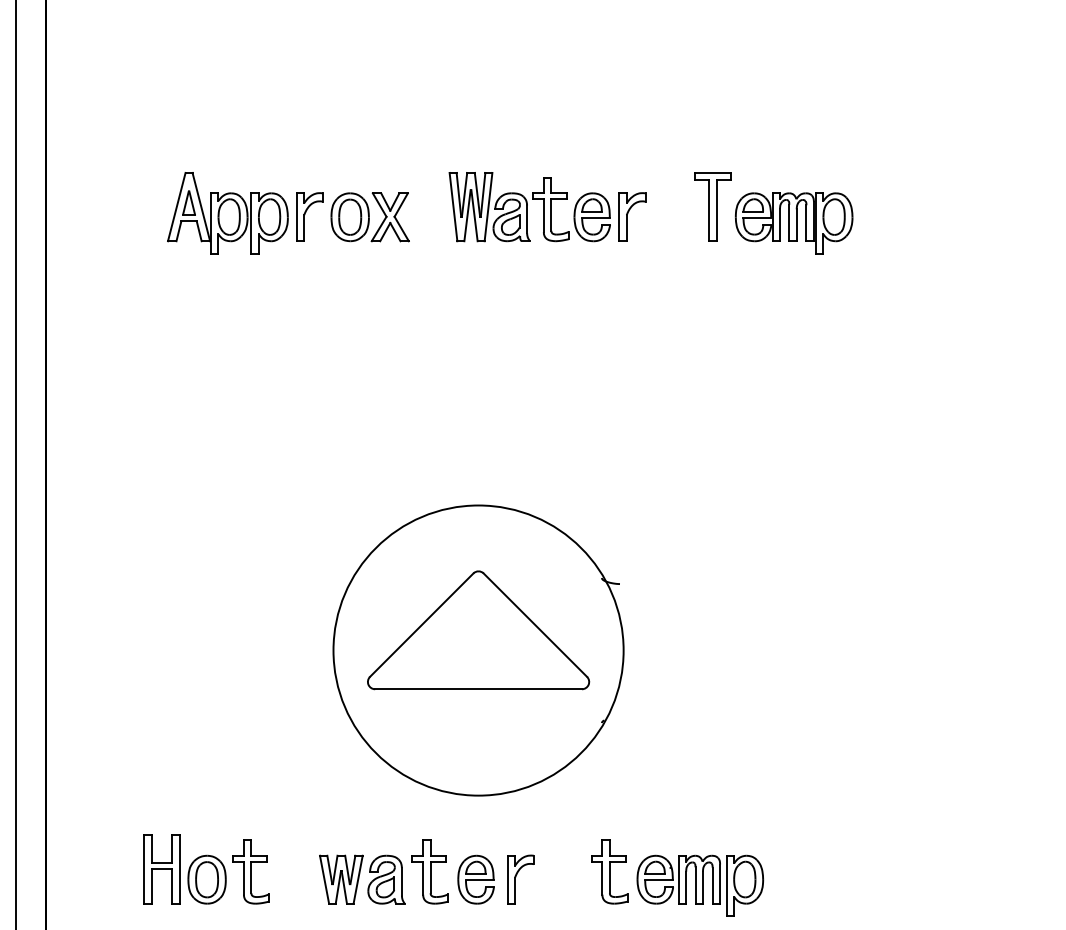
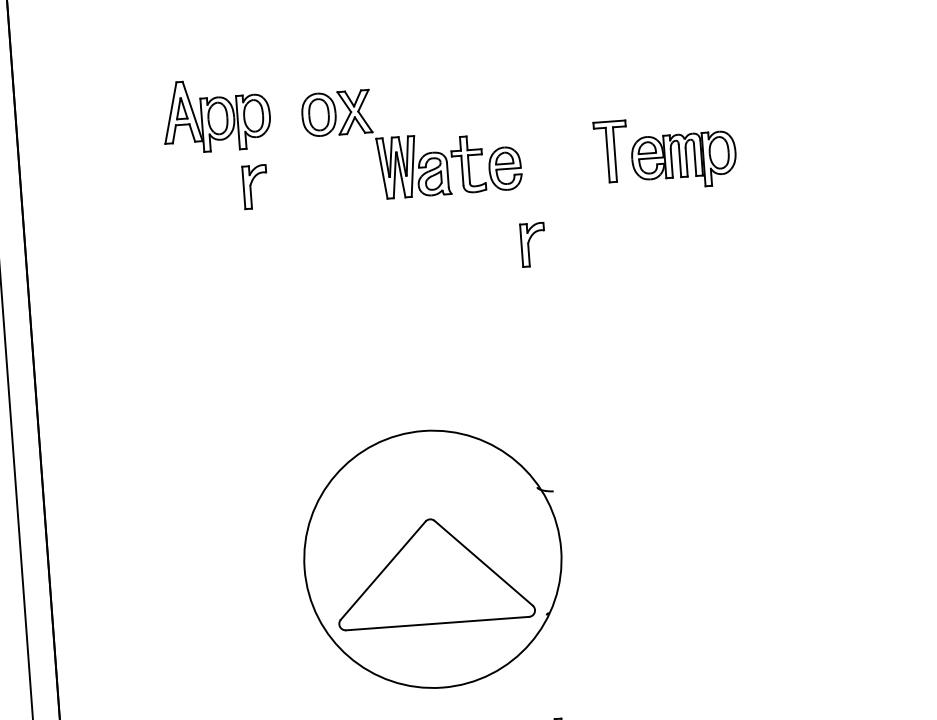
part: (227, 213) -> (216, 115), moved
part: (632, 216) -> (533, 244), moved
part: (369, 217) -> (336, 113), moved
part: (478, 630) -> (433, 571), moved

